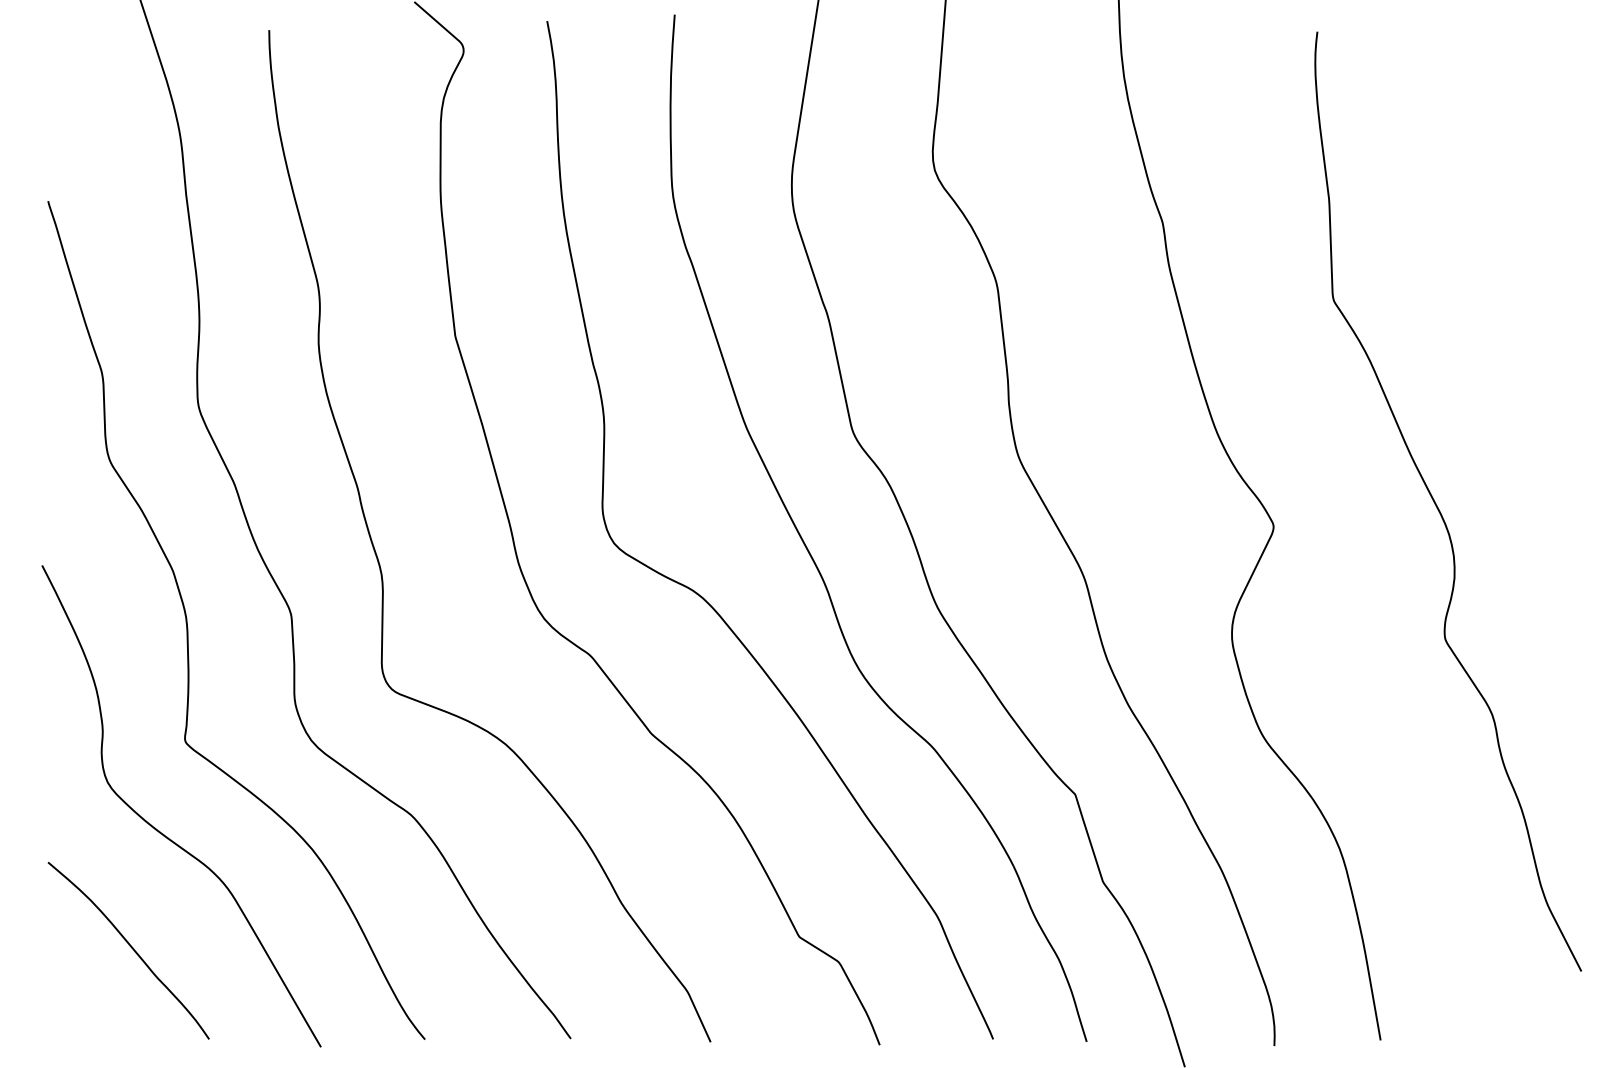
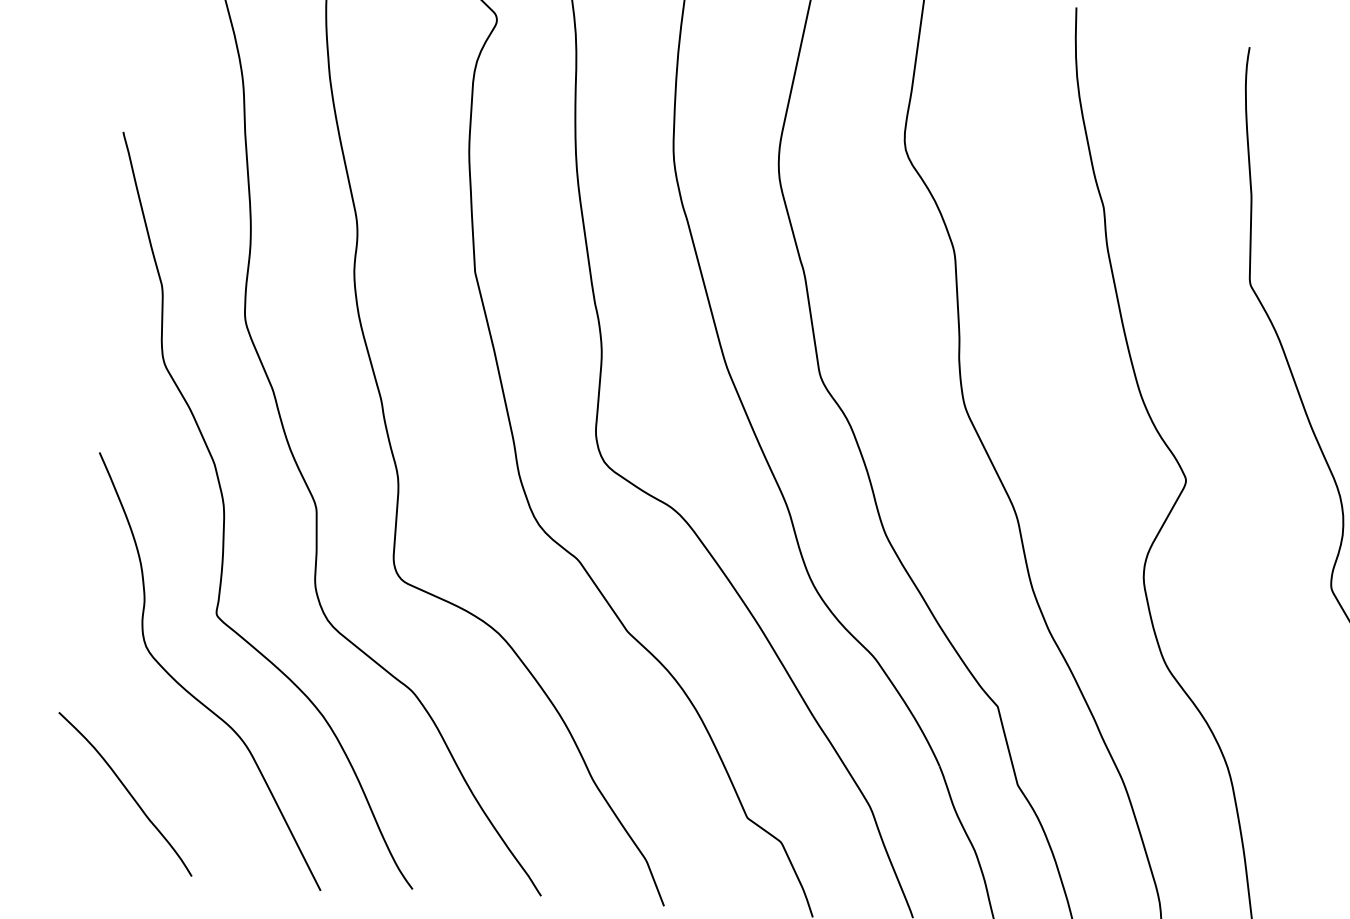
curve: (130, 947) -> (127, 791), moved

